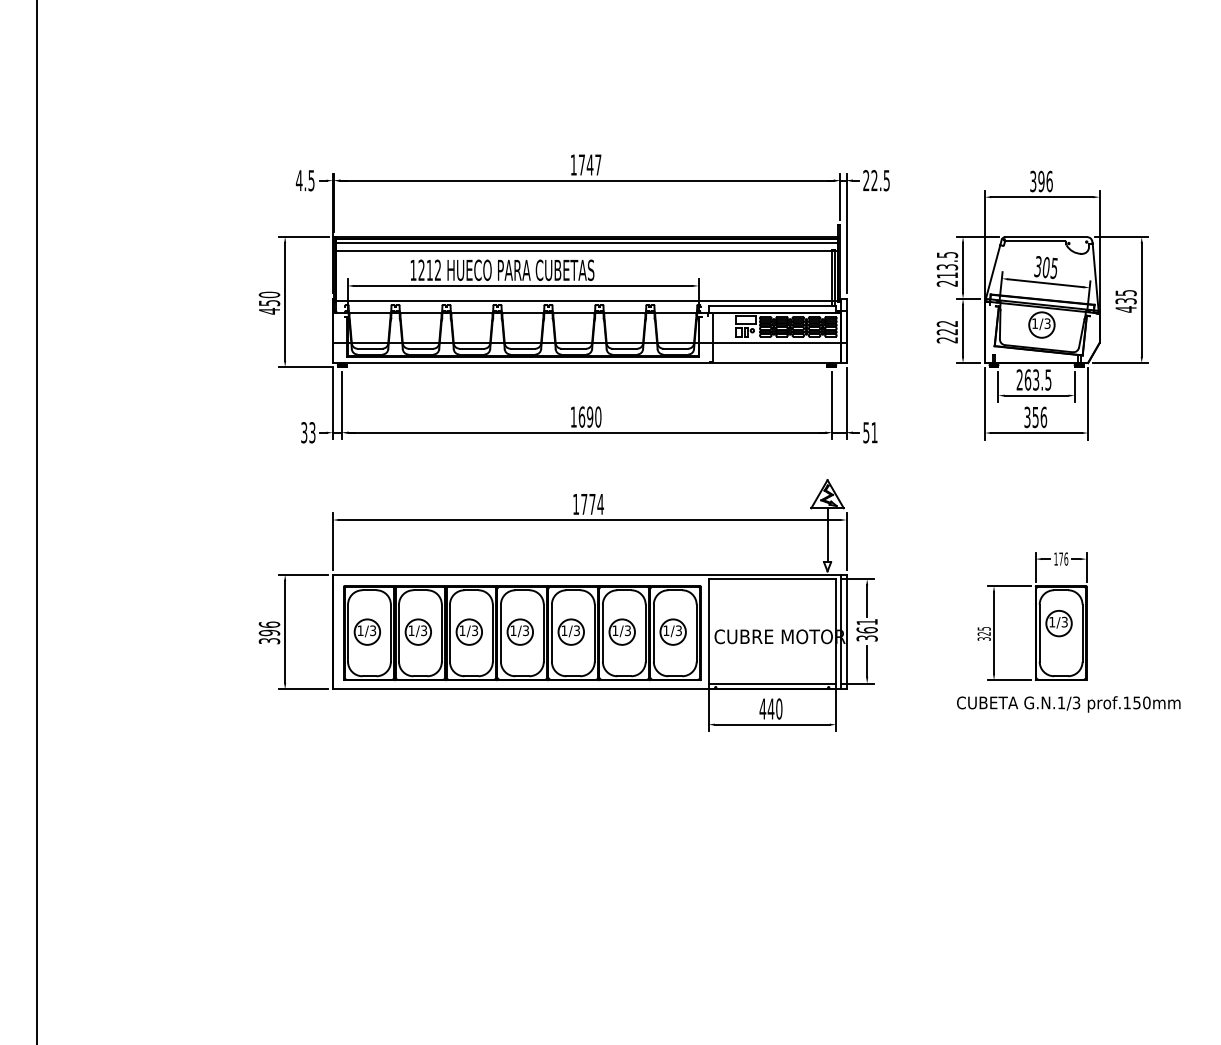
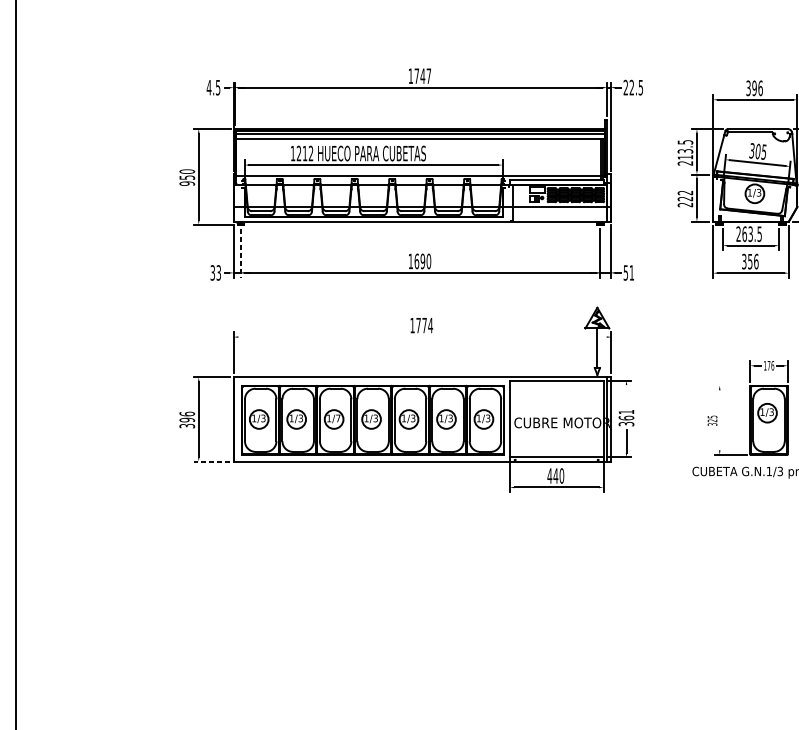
text: (269, 311) -> (187, 183), 450 -> 950
line: (342, 406) -> (240, 253), solid -> dashed
line: (589, 520) -> (422, 337), removed
line: (1009, 586) -> (731, 385), removed
line: (867, 600) -> (626, 396), removed
text: (474, 630) -> (337, 418), 1/3 -> 1/7
line: (994, 633) -> (720, 420), removed
line: (302, 689) -> (211, 461), solid -> dashed

